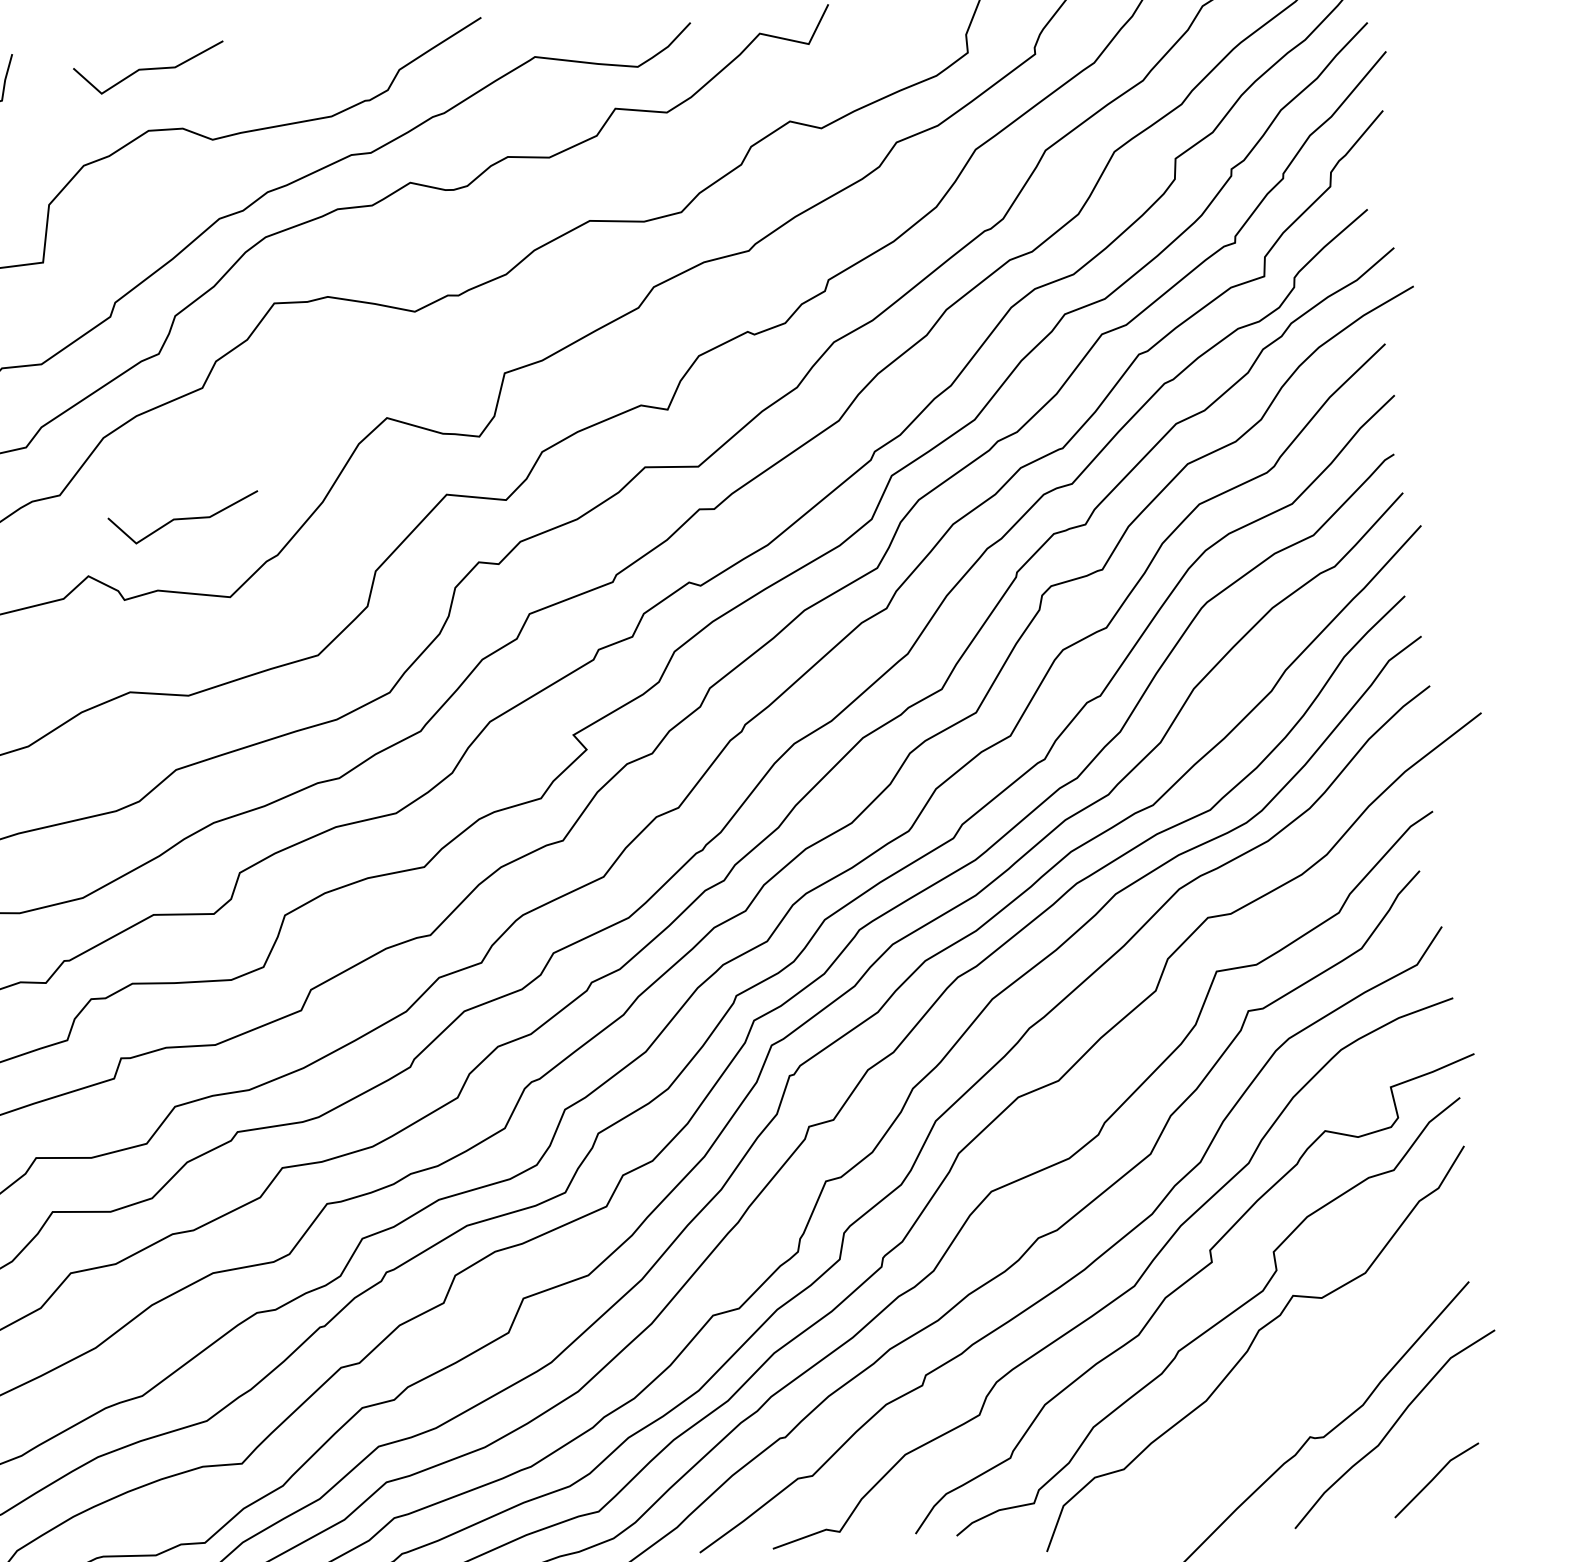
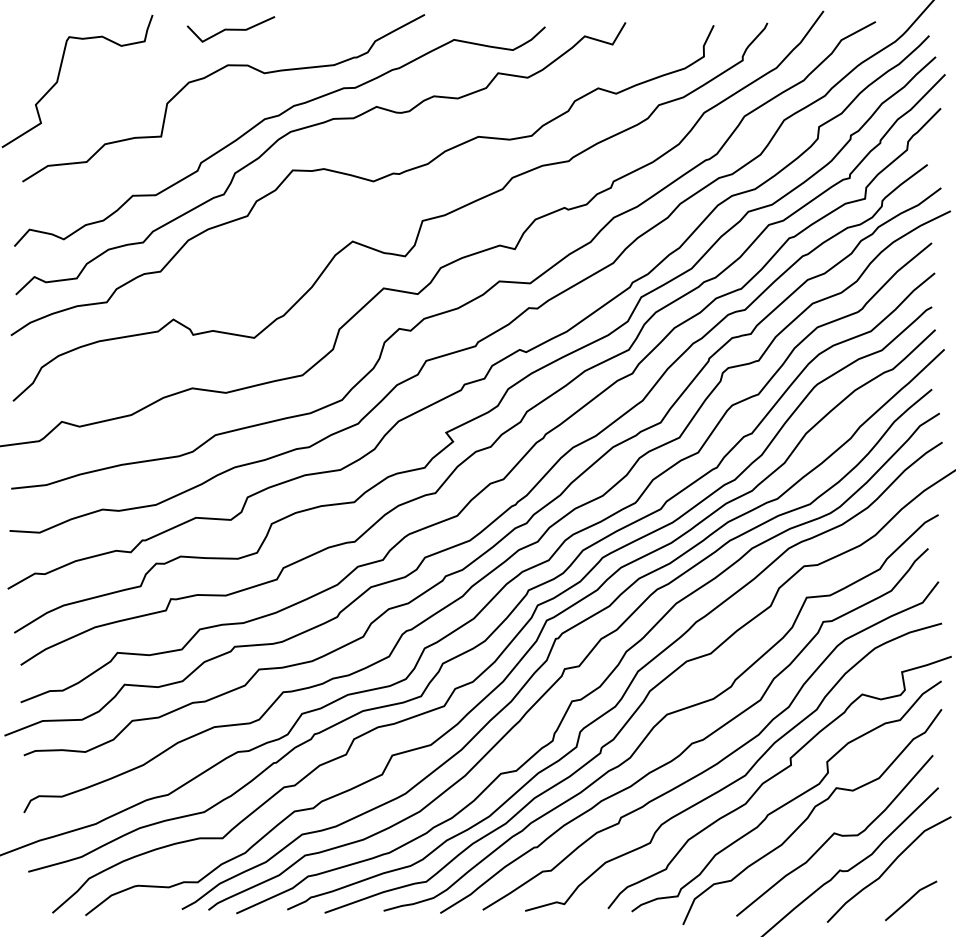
line: (182, 518) -> (230, 290), removed
curve: (1295, 1375) -> (834, 834), added

